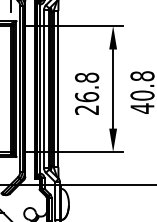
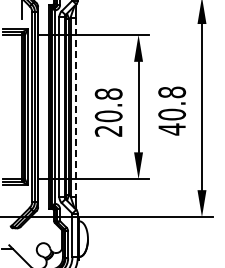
line: (58, 89) -> (75, 107), solid -> dashed
text: (86, 97) -> (108, 116), 26.8 -> 20.8

